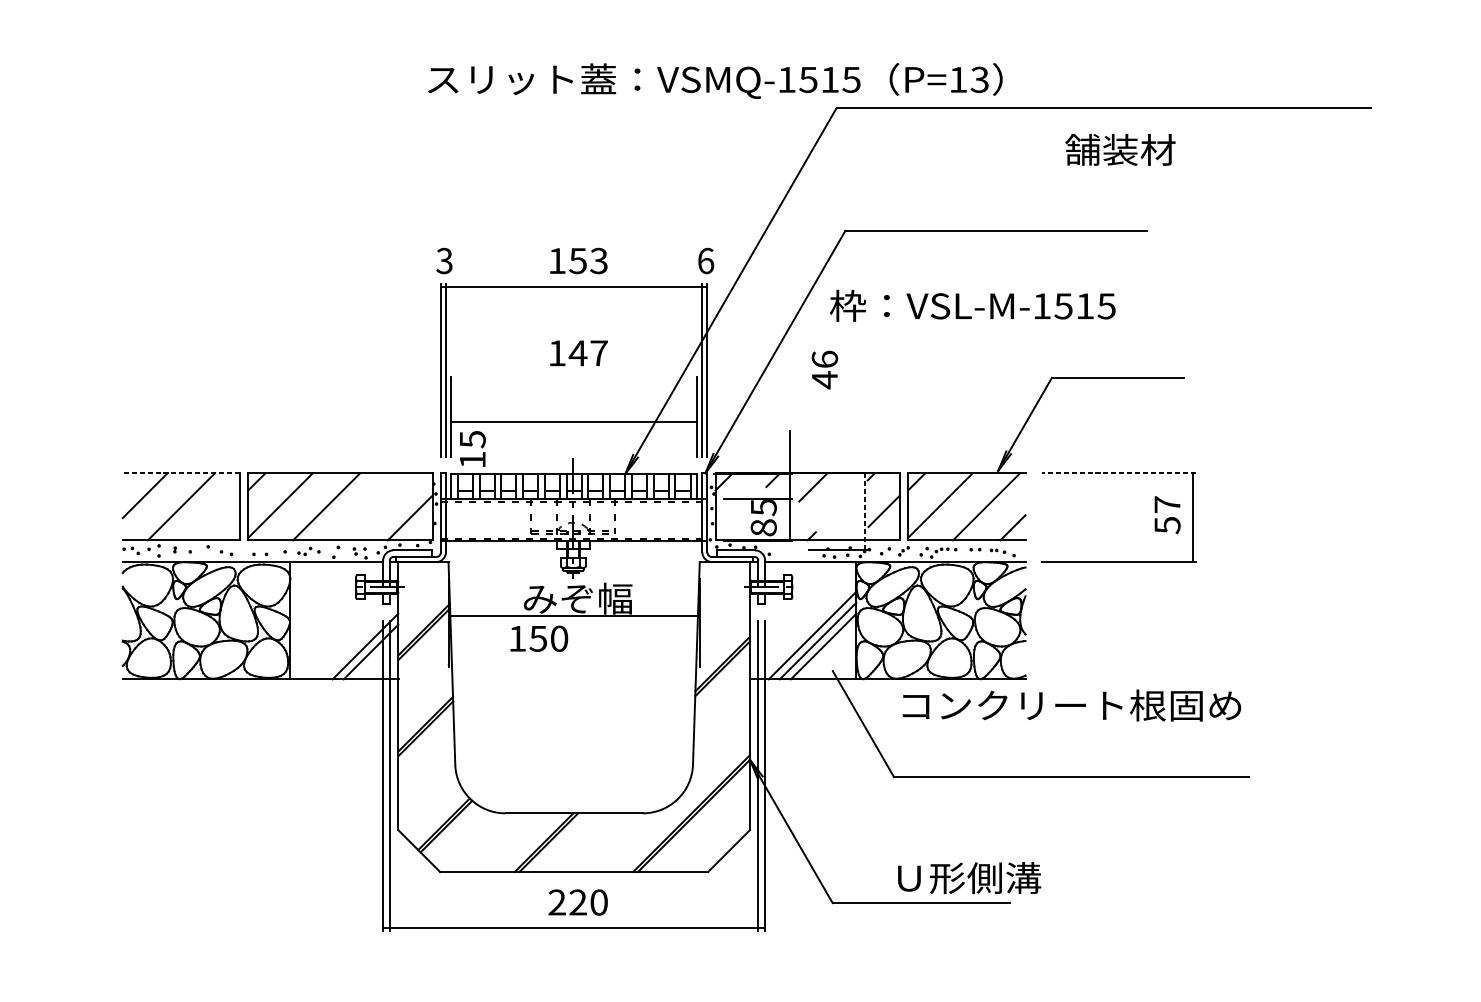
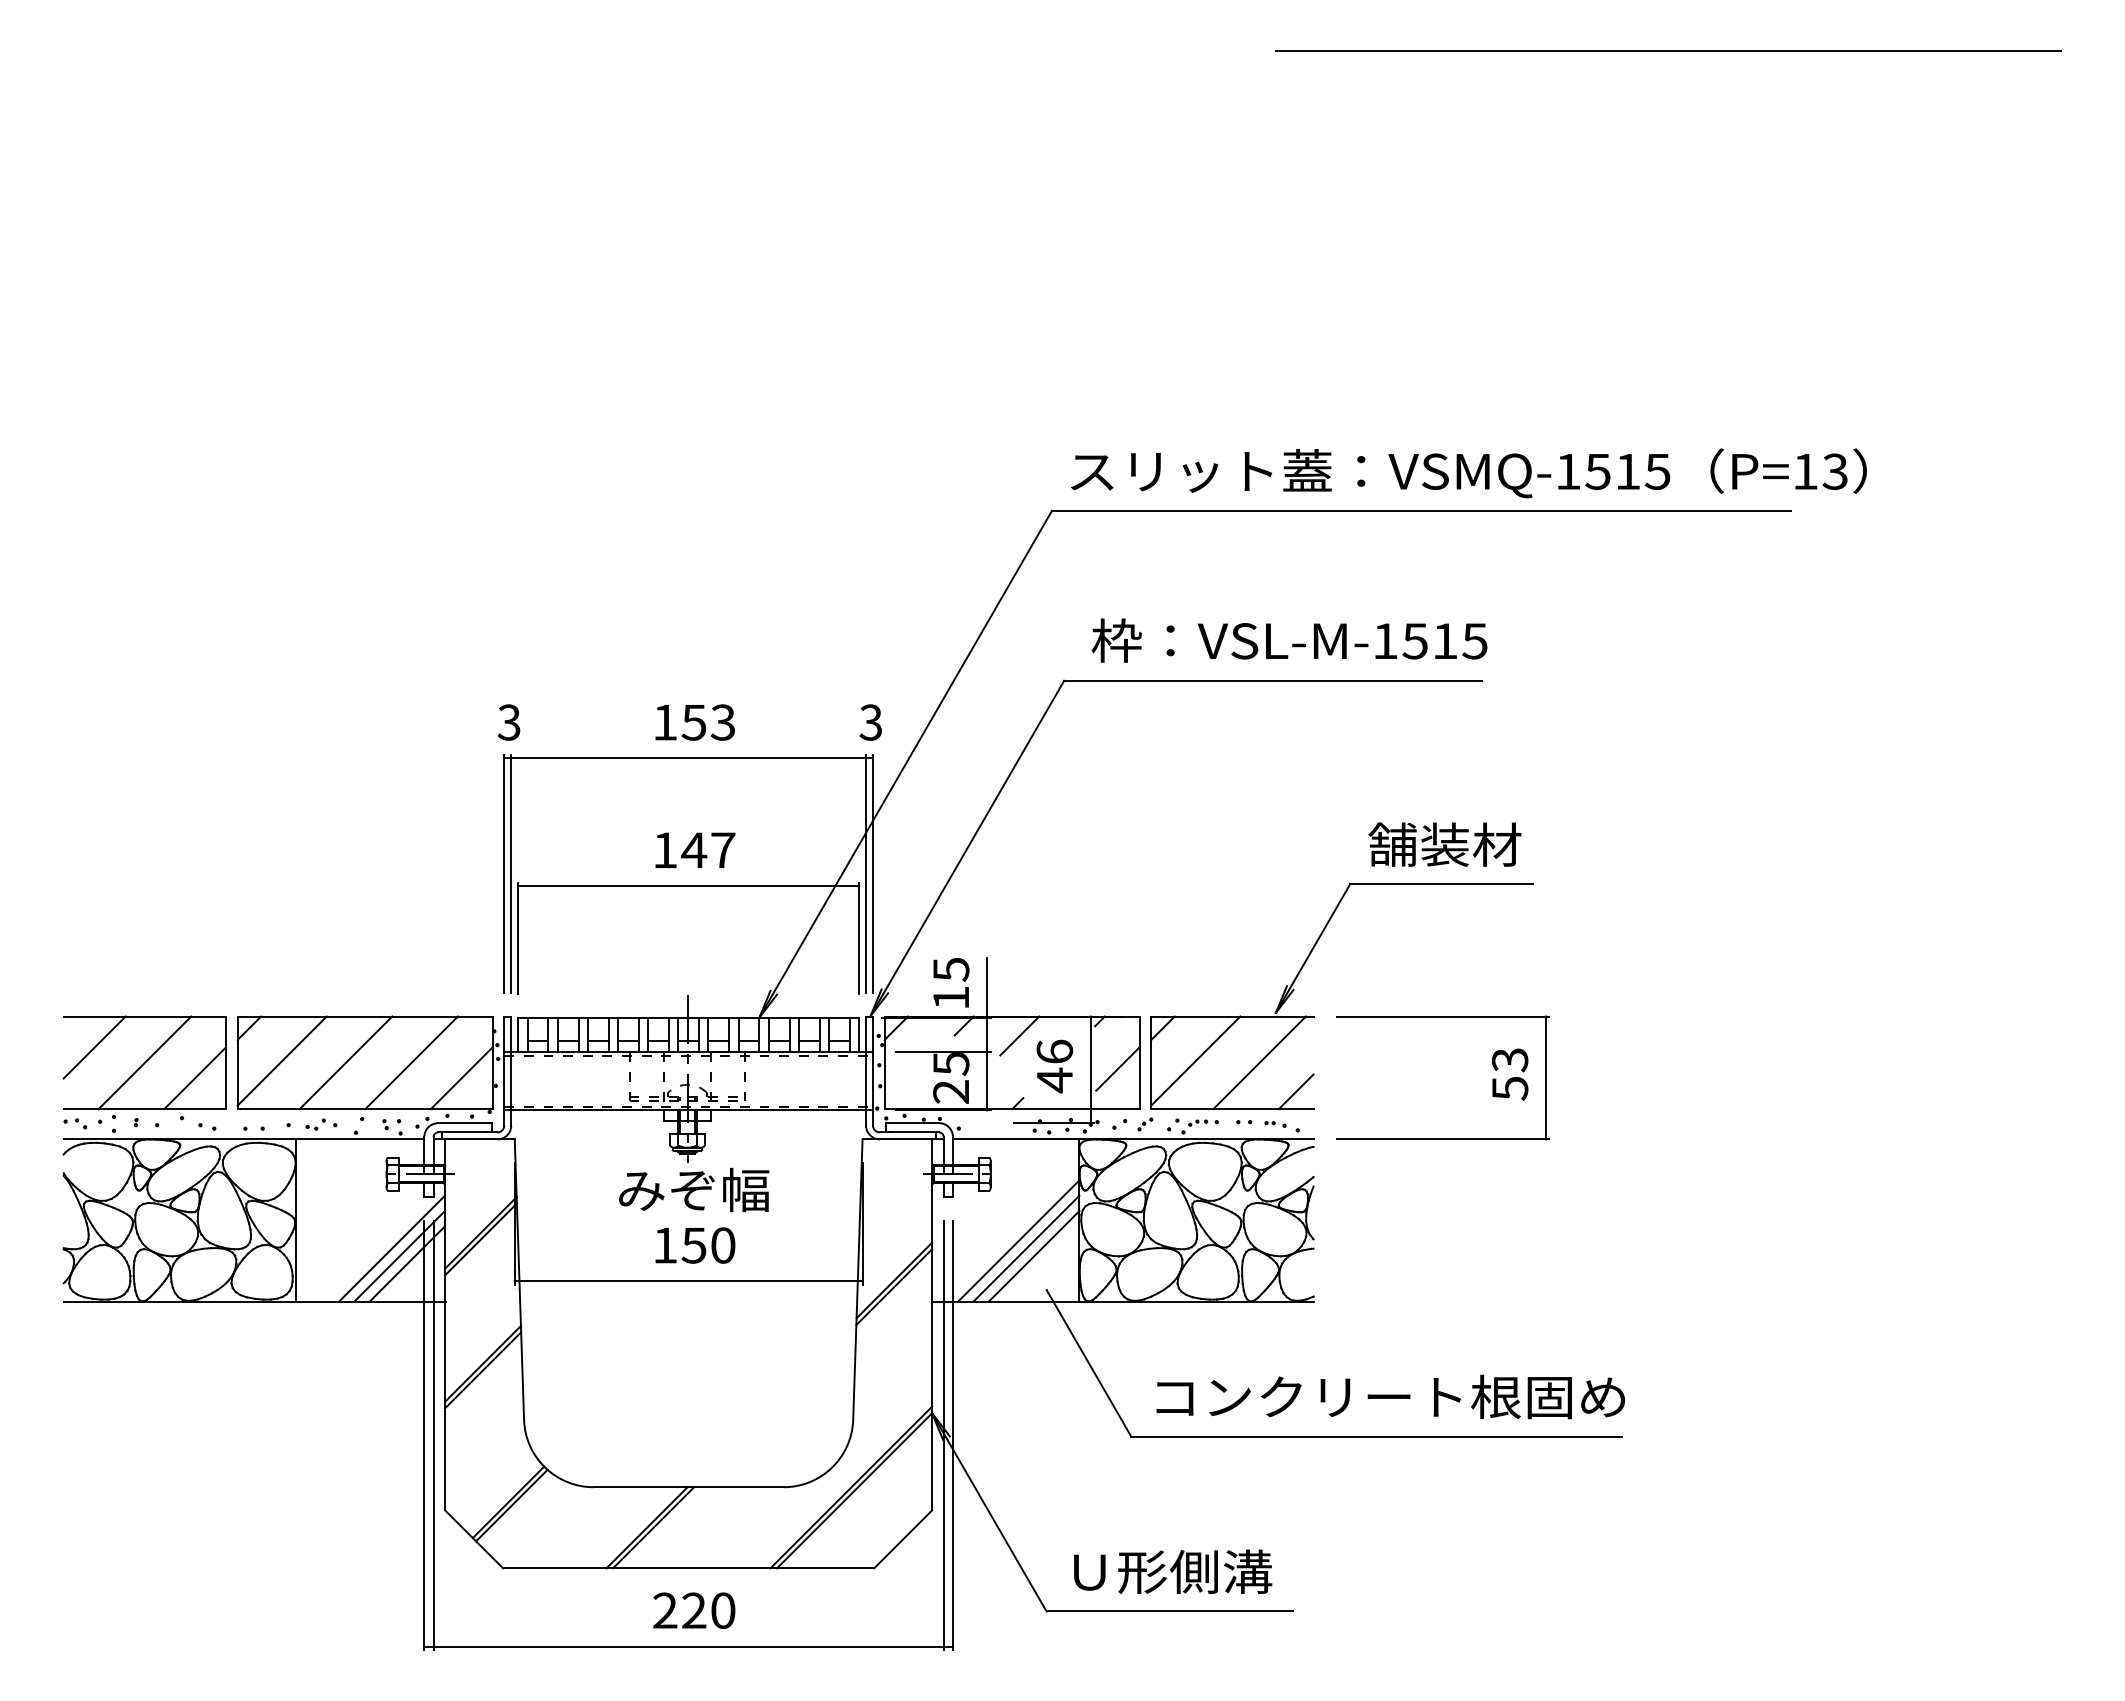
text: (714, 81) -> (1468, 473), moved
text: (1120, 149) -> (1444, 844), moved
text: (705, 260) -> (870, 722), 6 -> 3
text: (972, 305) -> (1289, 640), moved
text: (824, 370) -> (1054, 1066), moved
line: (574, 422) -> (688, 886), moved
text: (472, 448) -> (951, 982), moved
line: (181, 473) -> (144, 1016), dashed -> solid
line: (1118, 473) -> (1442, 1016), dashed -> solid
text: (1167, 505) -> (1509, 1060), 57 -> 53
line: (373, 506) -> (411, 1062), added
line: (864, 512) -> (1090, 1070), dashed -> solid
line: (217, 518) -> (195, 1078), added
text: (764, 527) -> (951, 1091), 85 -> 25
line: (574, 616) -> (688, 1281), moved
text: (539, 638) -> (695, 1245), moved
line: (359, 640) -> (391, 1248), added
text: (1071, 705) -> (1390, 1396), moved
text: (969, 877) -> (1173, 1571), moved

